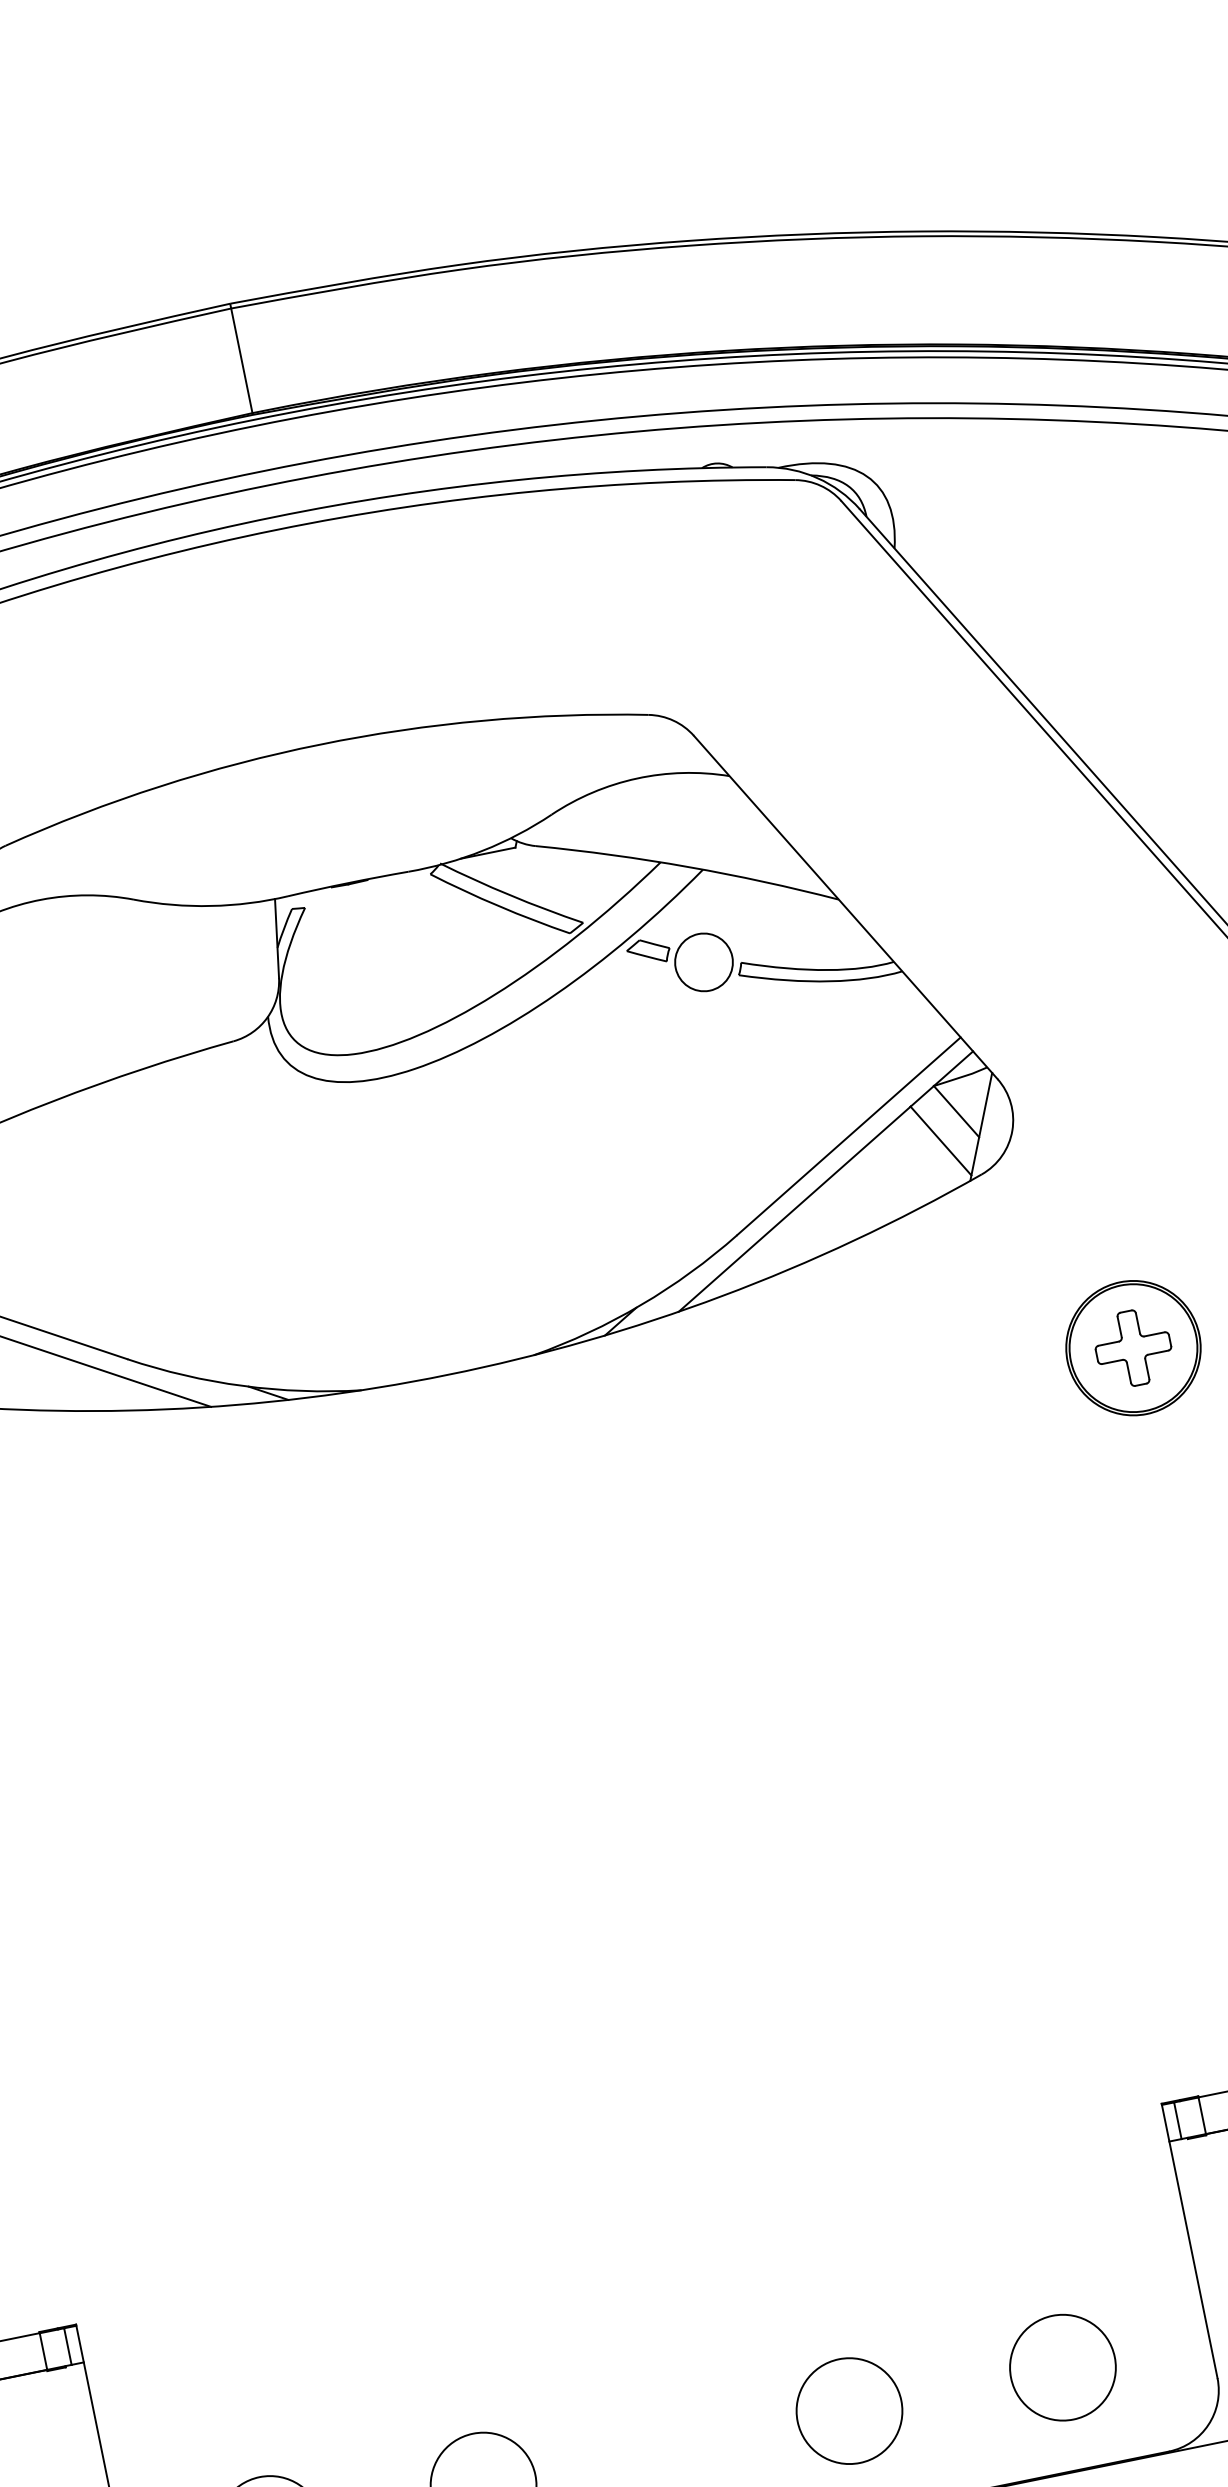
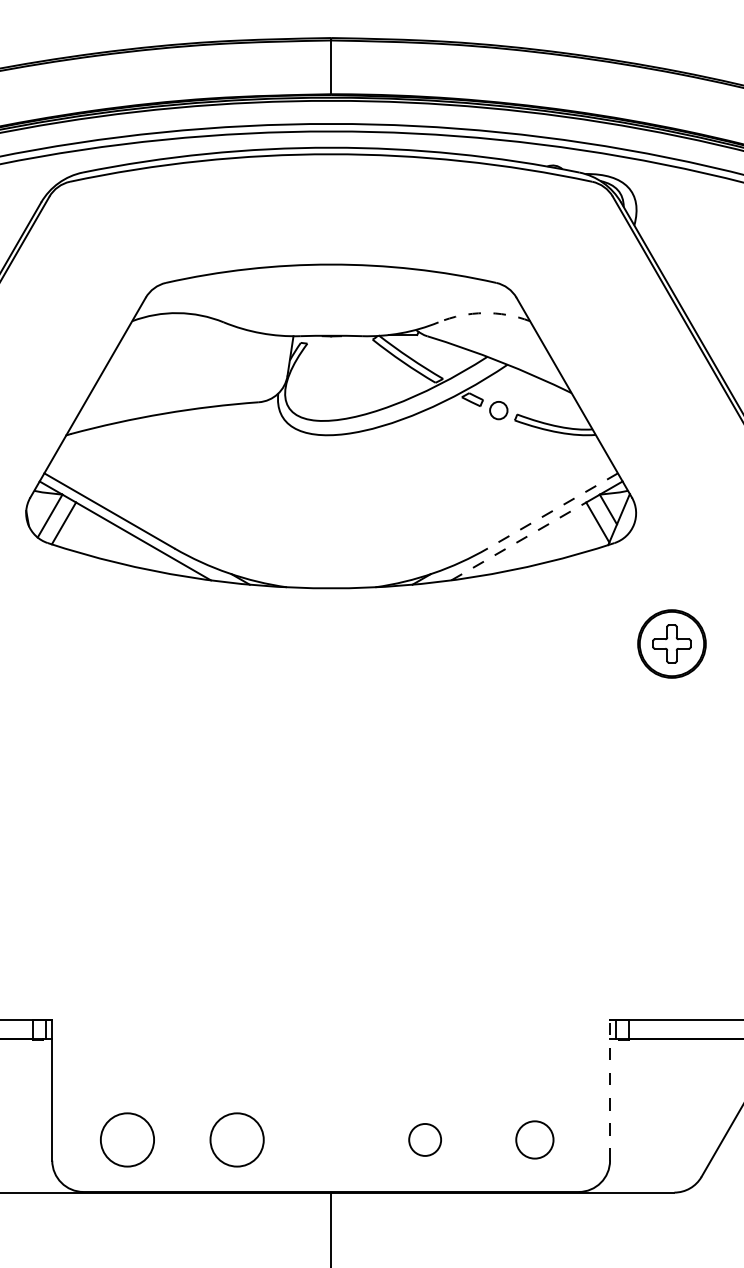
arc: (637, 779) -> (484, 313), solid -> dashed
circle: (703, 962) -> (498, 410), size x0.6
line: (848, 1137) -> (552, 511), solid -> dashed
line: (794, 1209) -> (518, 541), solid -> dashed
line: (1190, 2241) -> (610, 1090), solid -> dashed
circle: (1062, 2366) -> (534, 1139), size x0.7
circle: (848, 2410) -> (424, 1139), size x0.6

